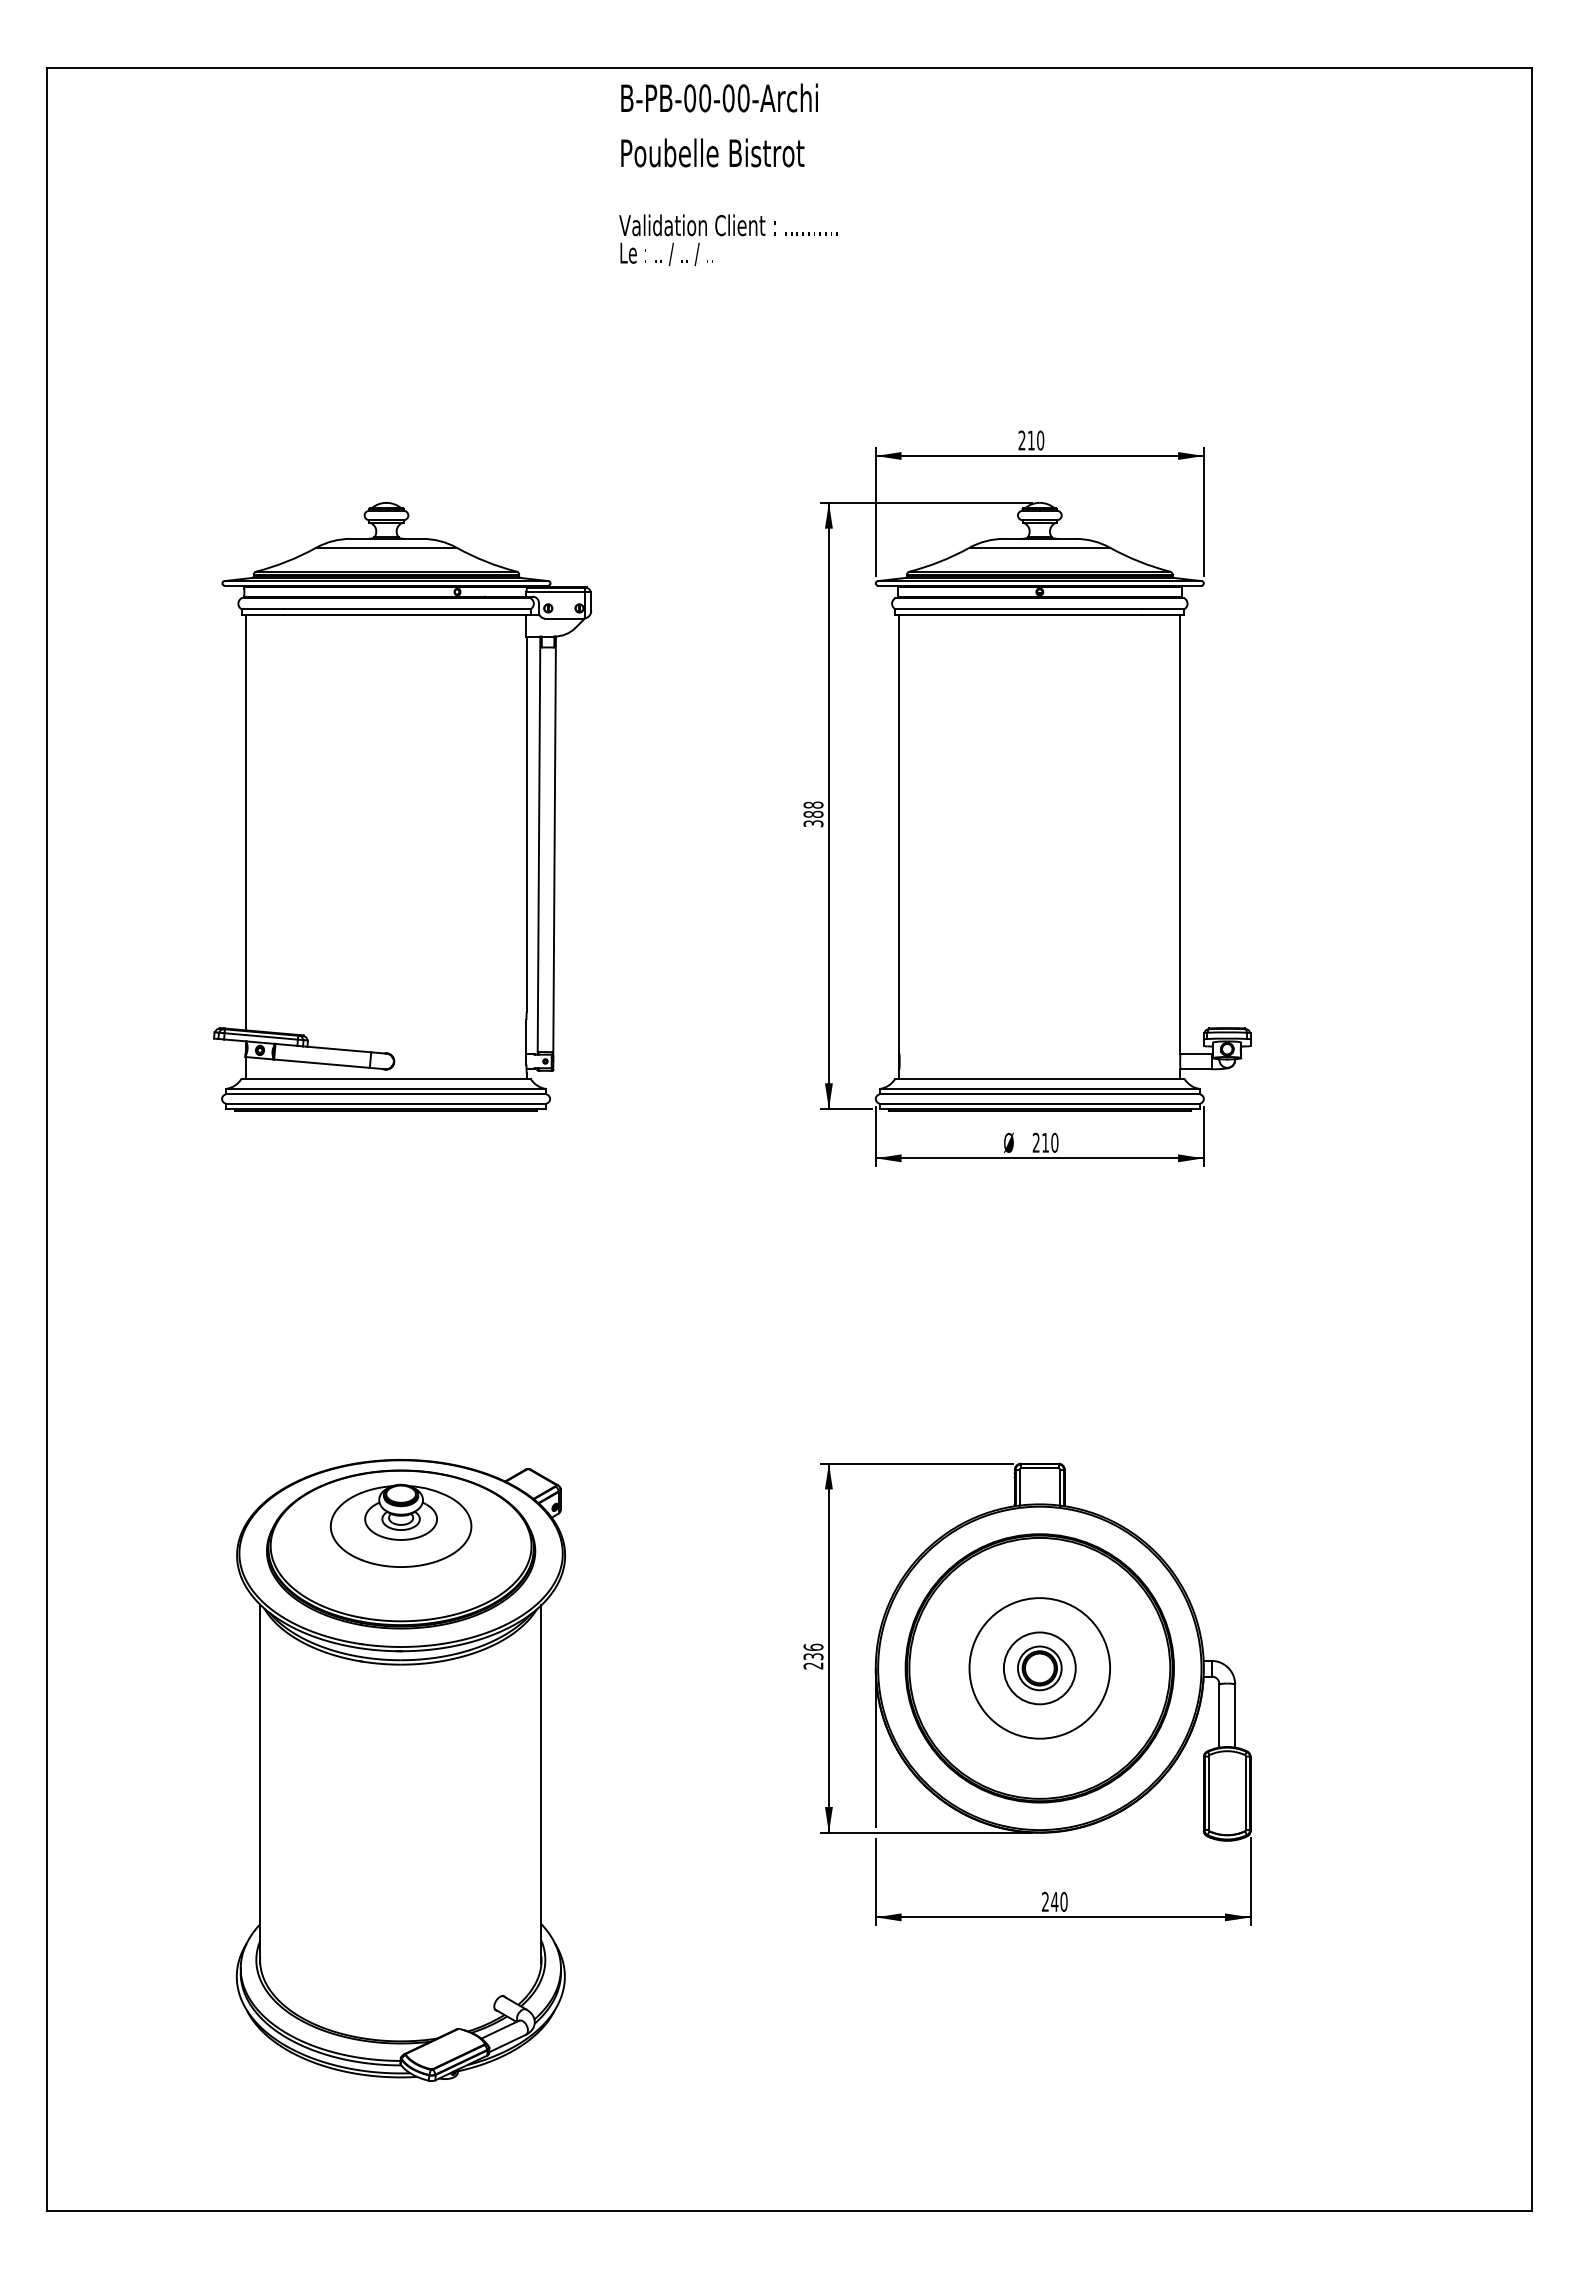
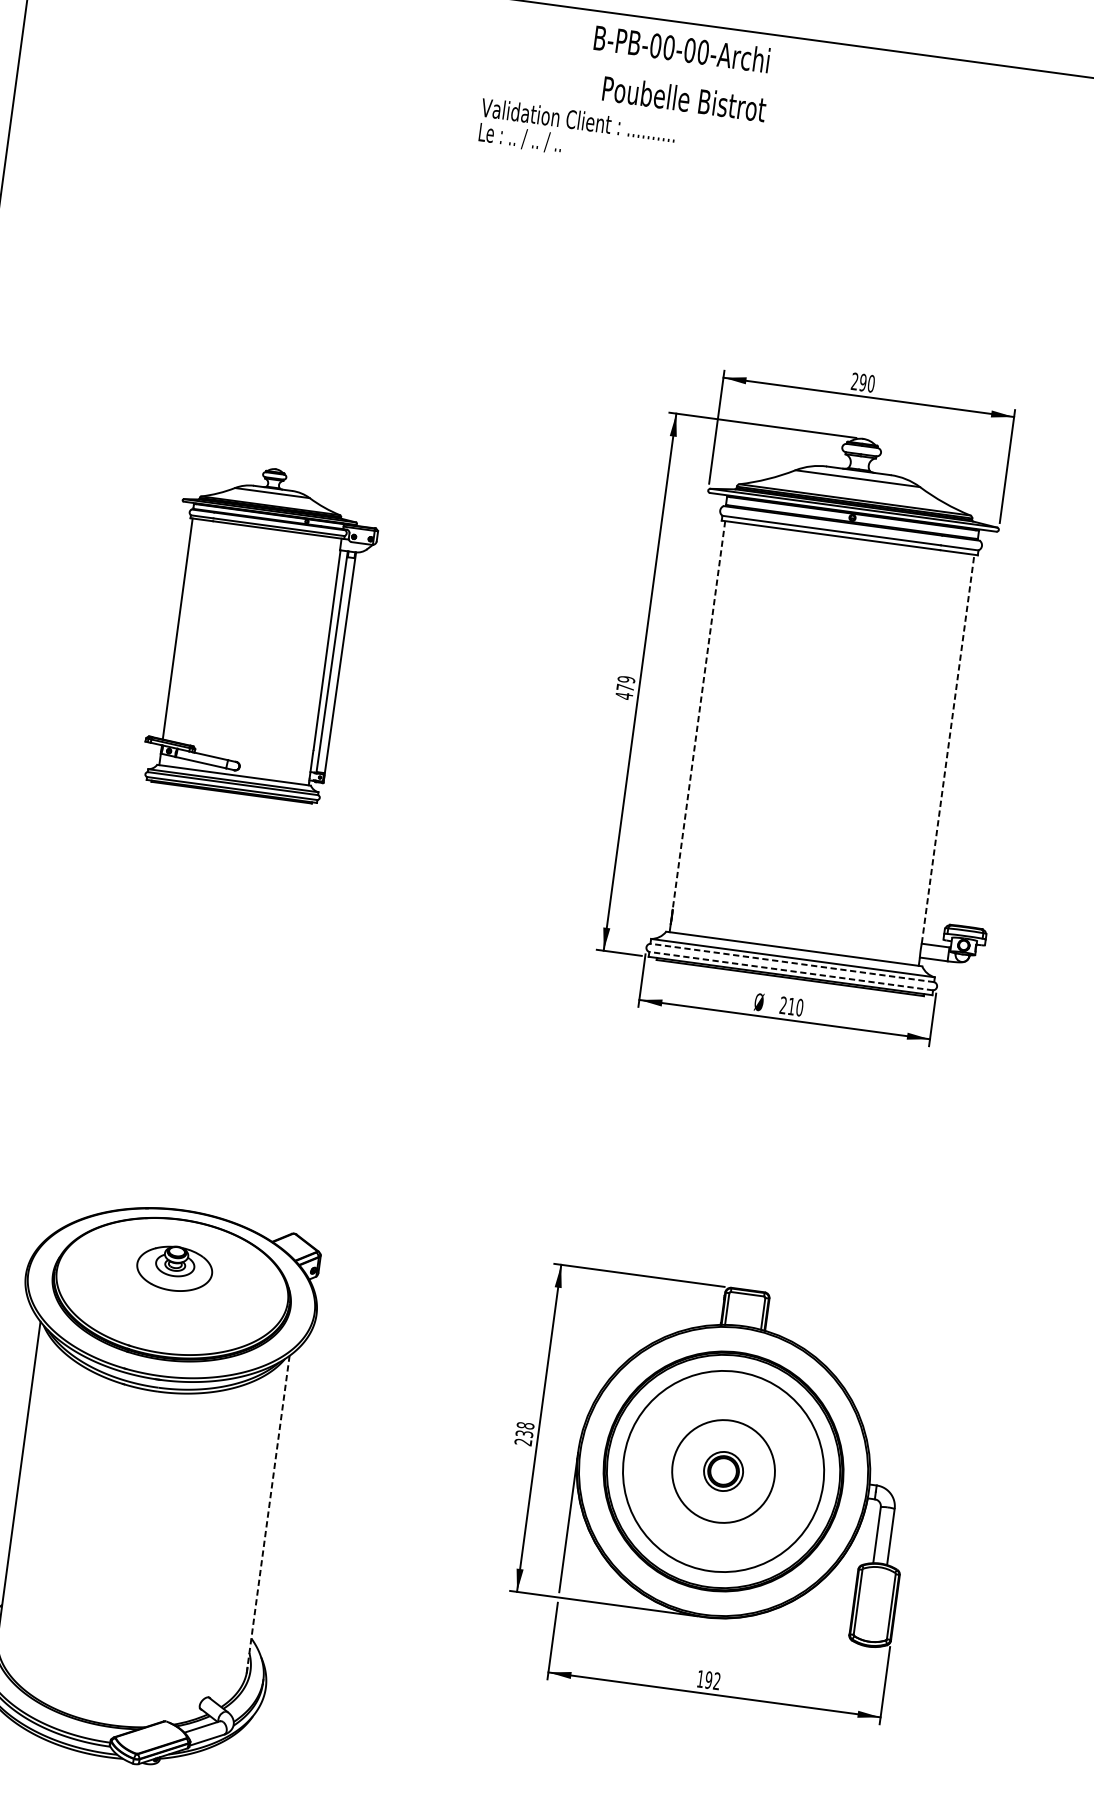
text: (719, 97) -> (682, 48), moved
text: (712, 152) -> (684, 98), moved
text: (728, 239) -> (576, 132), moved
text: (1030, 440) -> (862, 382), 210 -> 290
part: (402, 806) -> (262, 631), size x0.6
text: (813, 814) -> (625, 687), 388 -> 479
line: (1180, 833) -> (948, 748), solid -> dashed
line: (899, 834) -> (699, 715), solid -> dashed
line: (1039, 1094) -> (792, 963), solid -> dashed
line: (1039, 1103) -> (790, 970), solid -> dashed
part: (400, 1525) -> (174, 1268), size x0.6
text: (813, 1646) -> (525, 1424), 236 -> 238
circle: (1039, 1668) -> (723, 1471), size x1.6
circle: (1039, 1668) -> (723, 1471), size x1.6
line: (541, 1784) -> (268, 1514), solid -> dashed
text: (1054, 1901) -> (708, 1679), 240 -> 192

